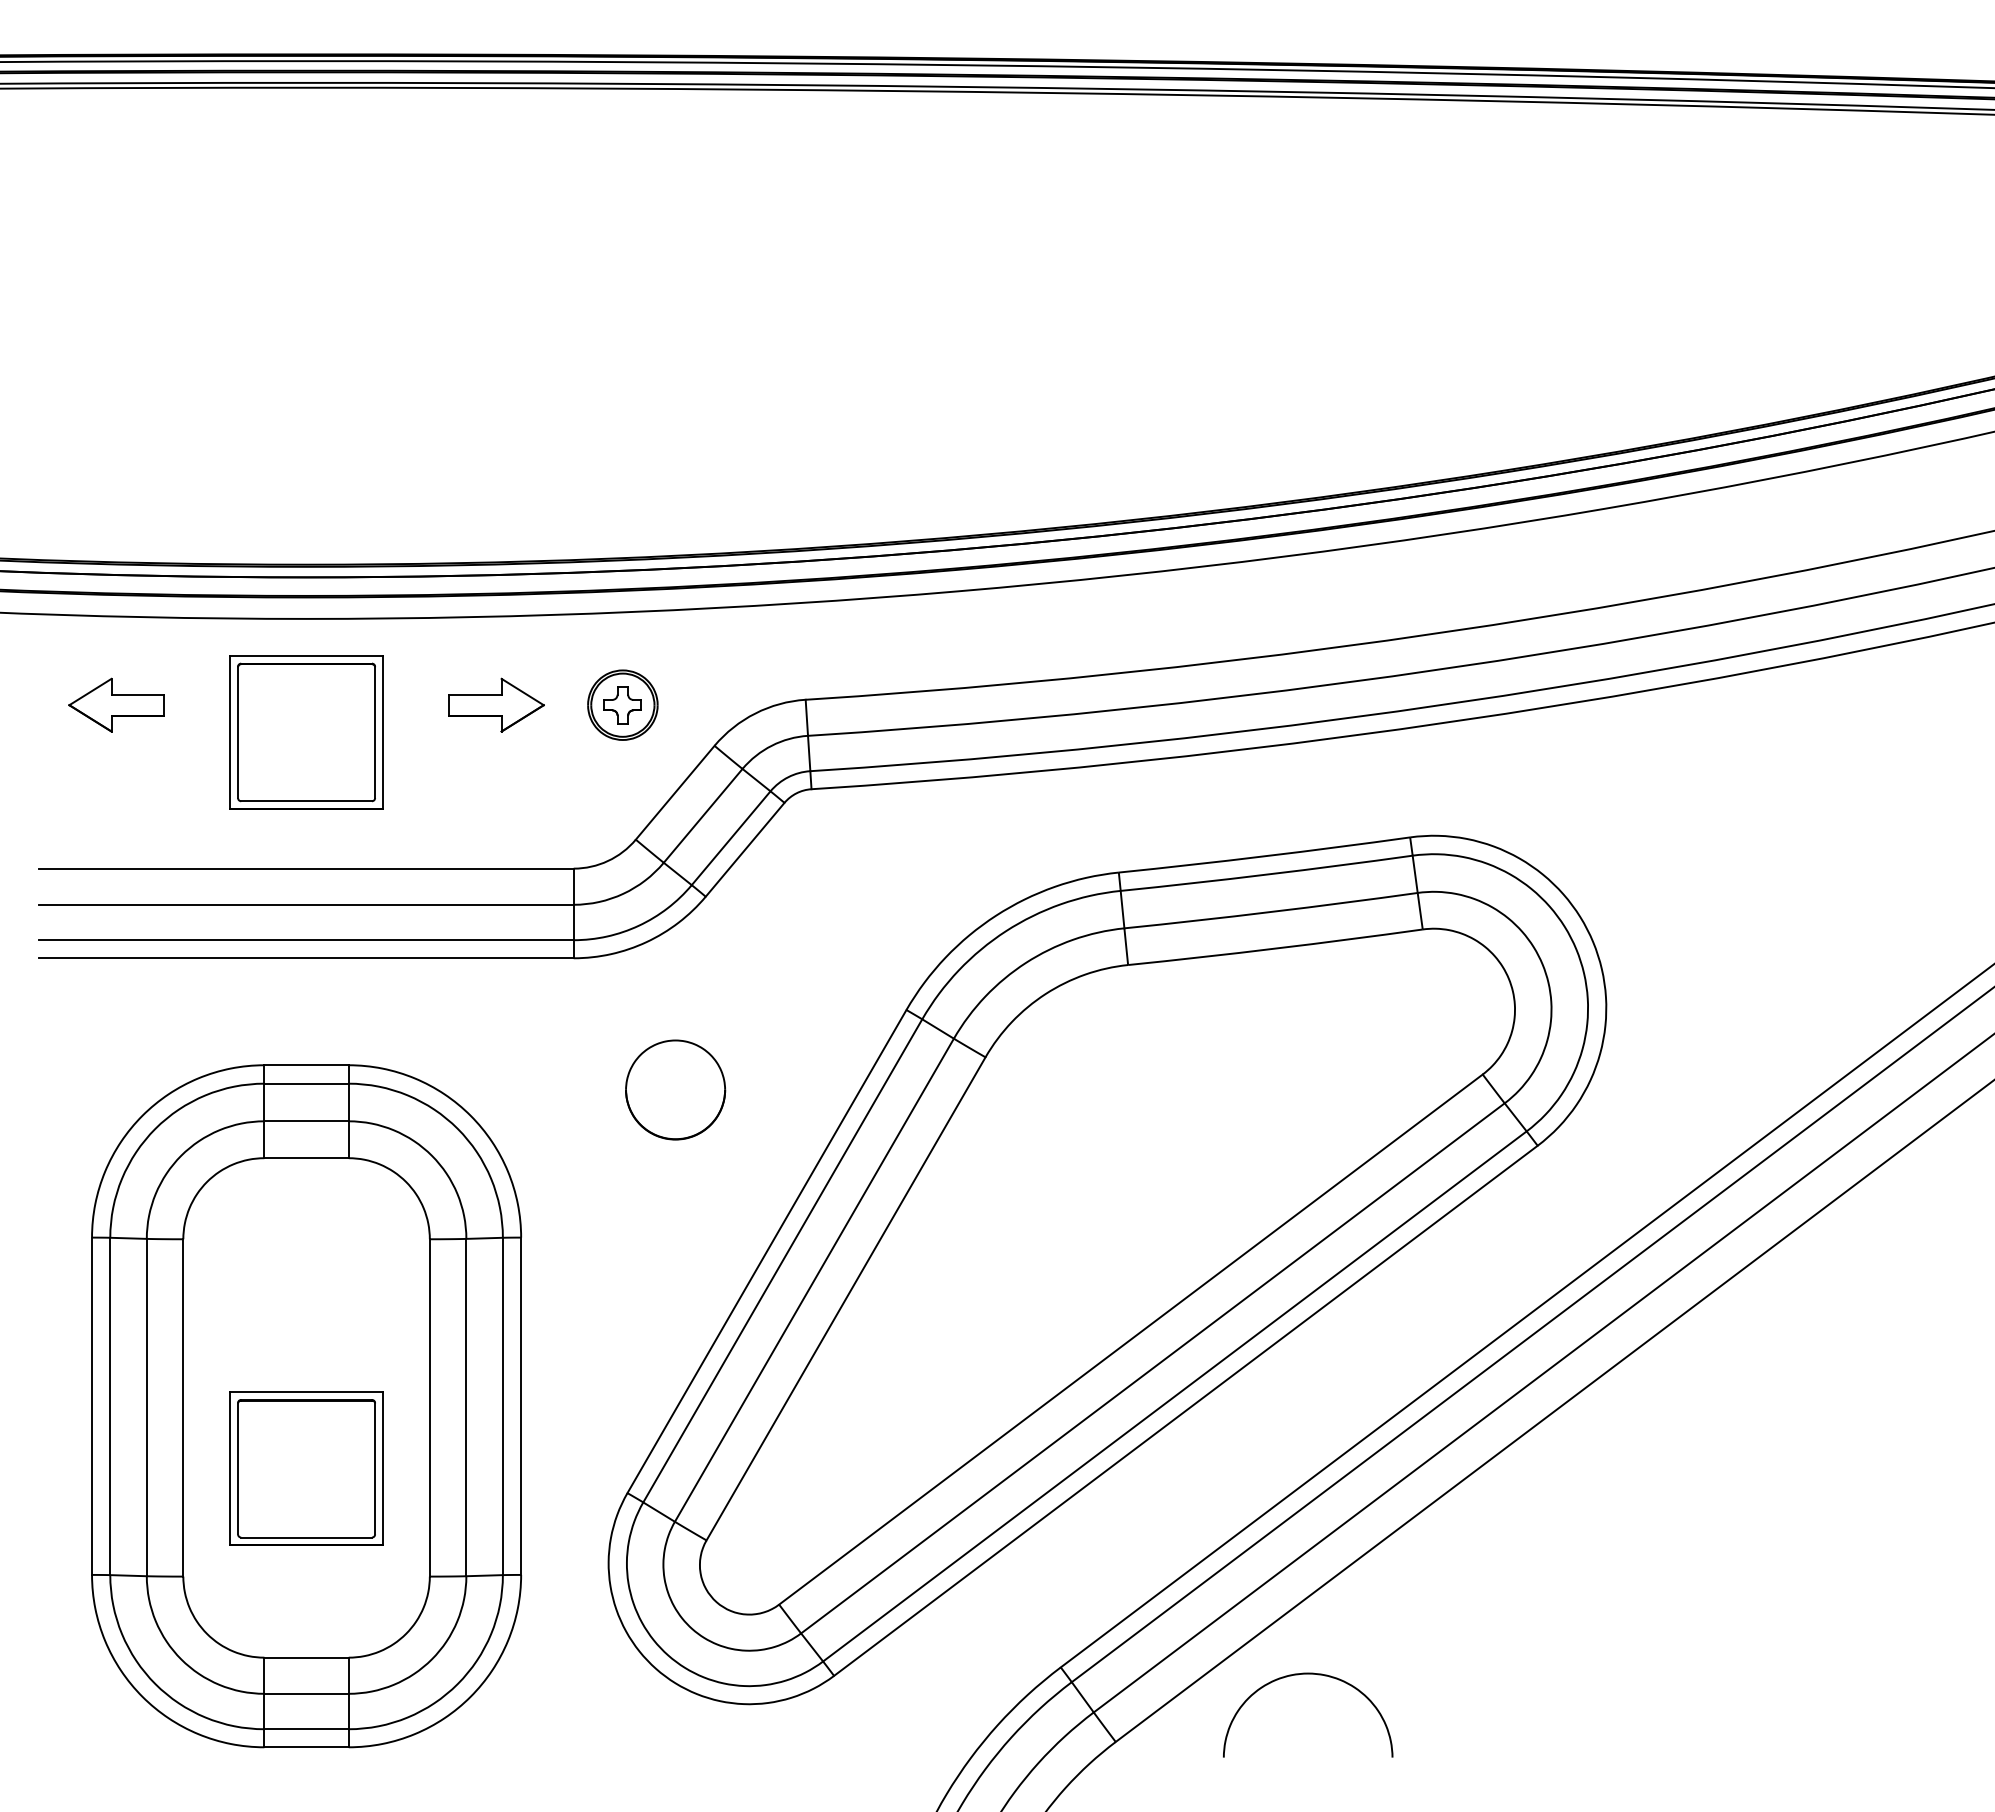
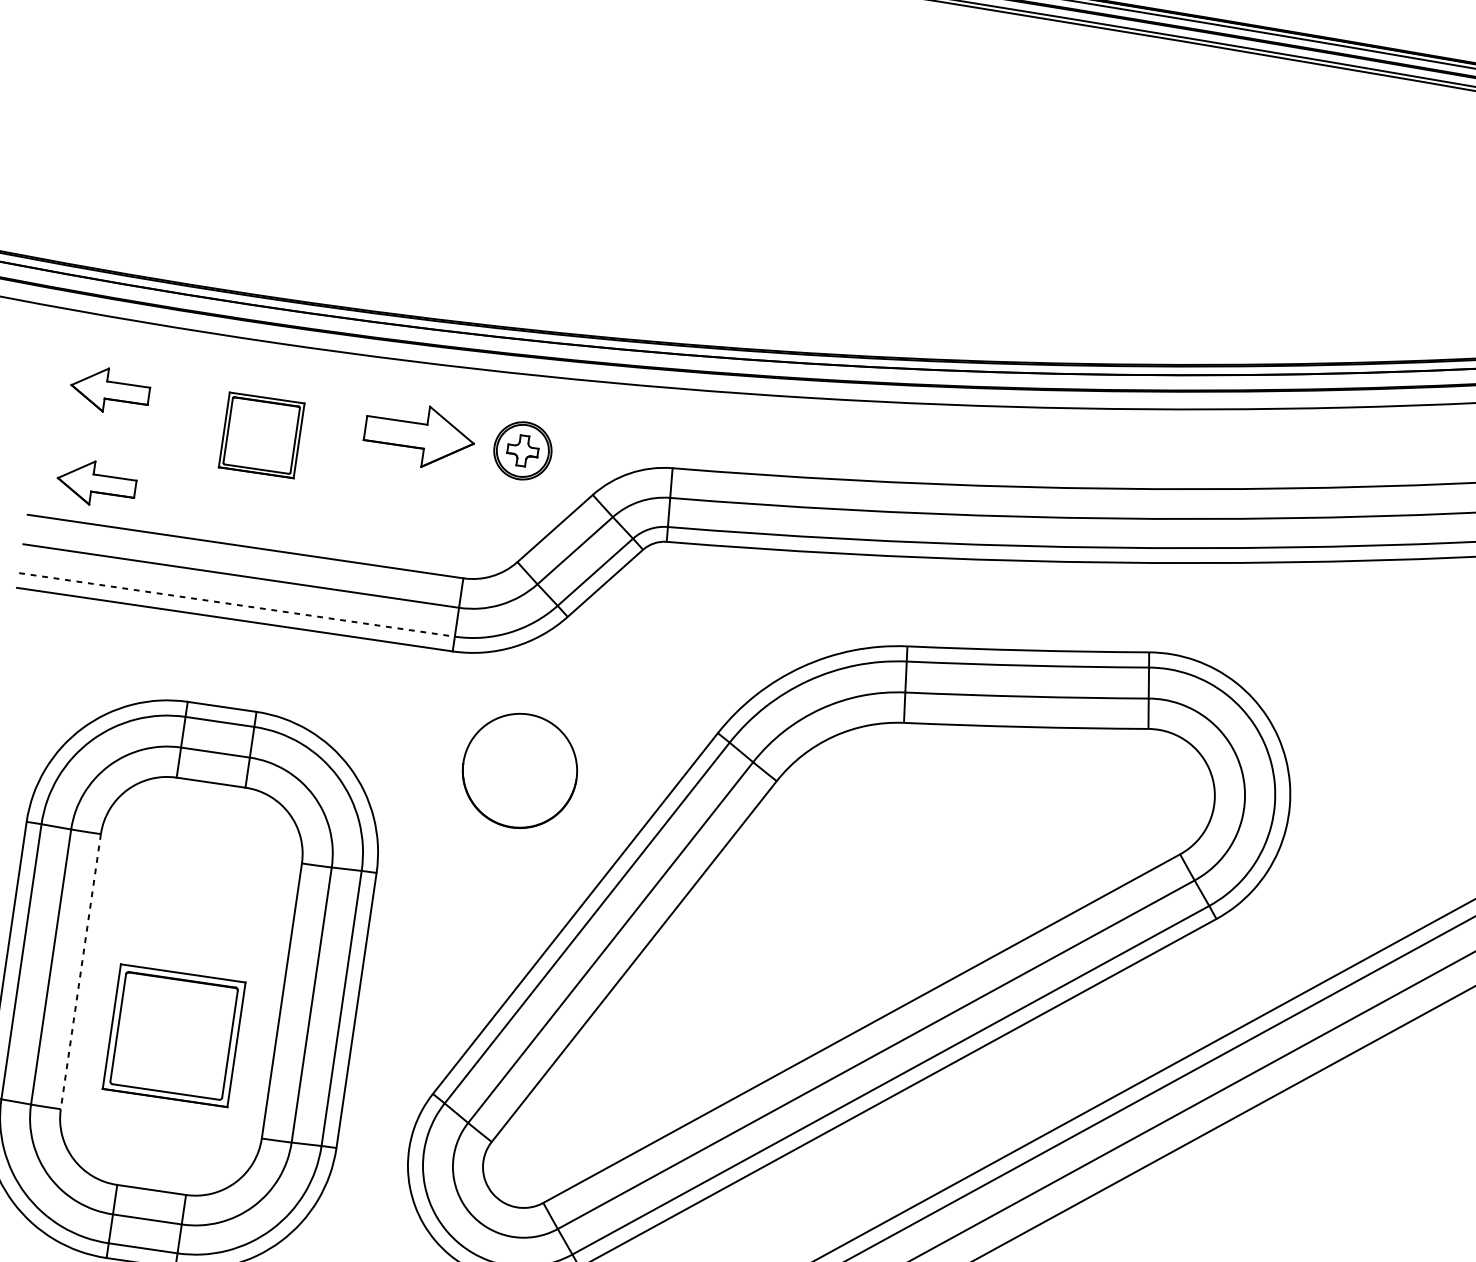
part: (496, 704) -> (419, 435), size x1.4
part: (306, 732) -> (261, 435), size x0.6
part: (116, 818) -> (96, 483), added
line: (307, 940) -> (237, 605), solid -> dashed
part: (675, 1089) -> (520, 770), size x1.4
line: (183, 1407) -> (81, 971), solid -> dashed

